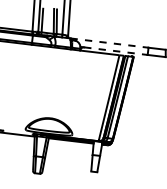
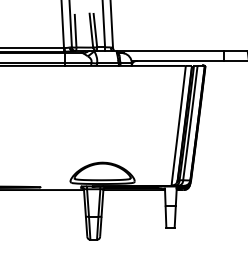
line: (109, 43) -> (170, 51), dashed -> solid
line: (116, 50) -> (180, 60), dashed -> solid

